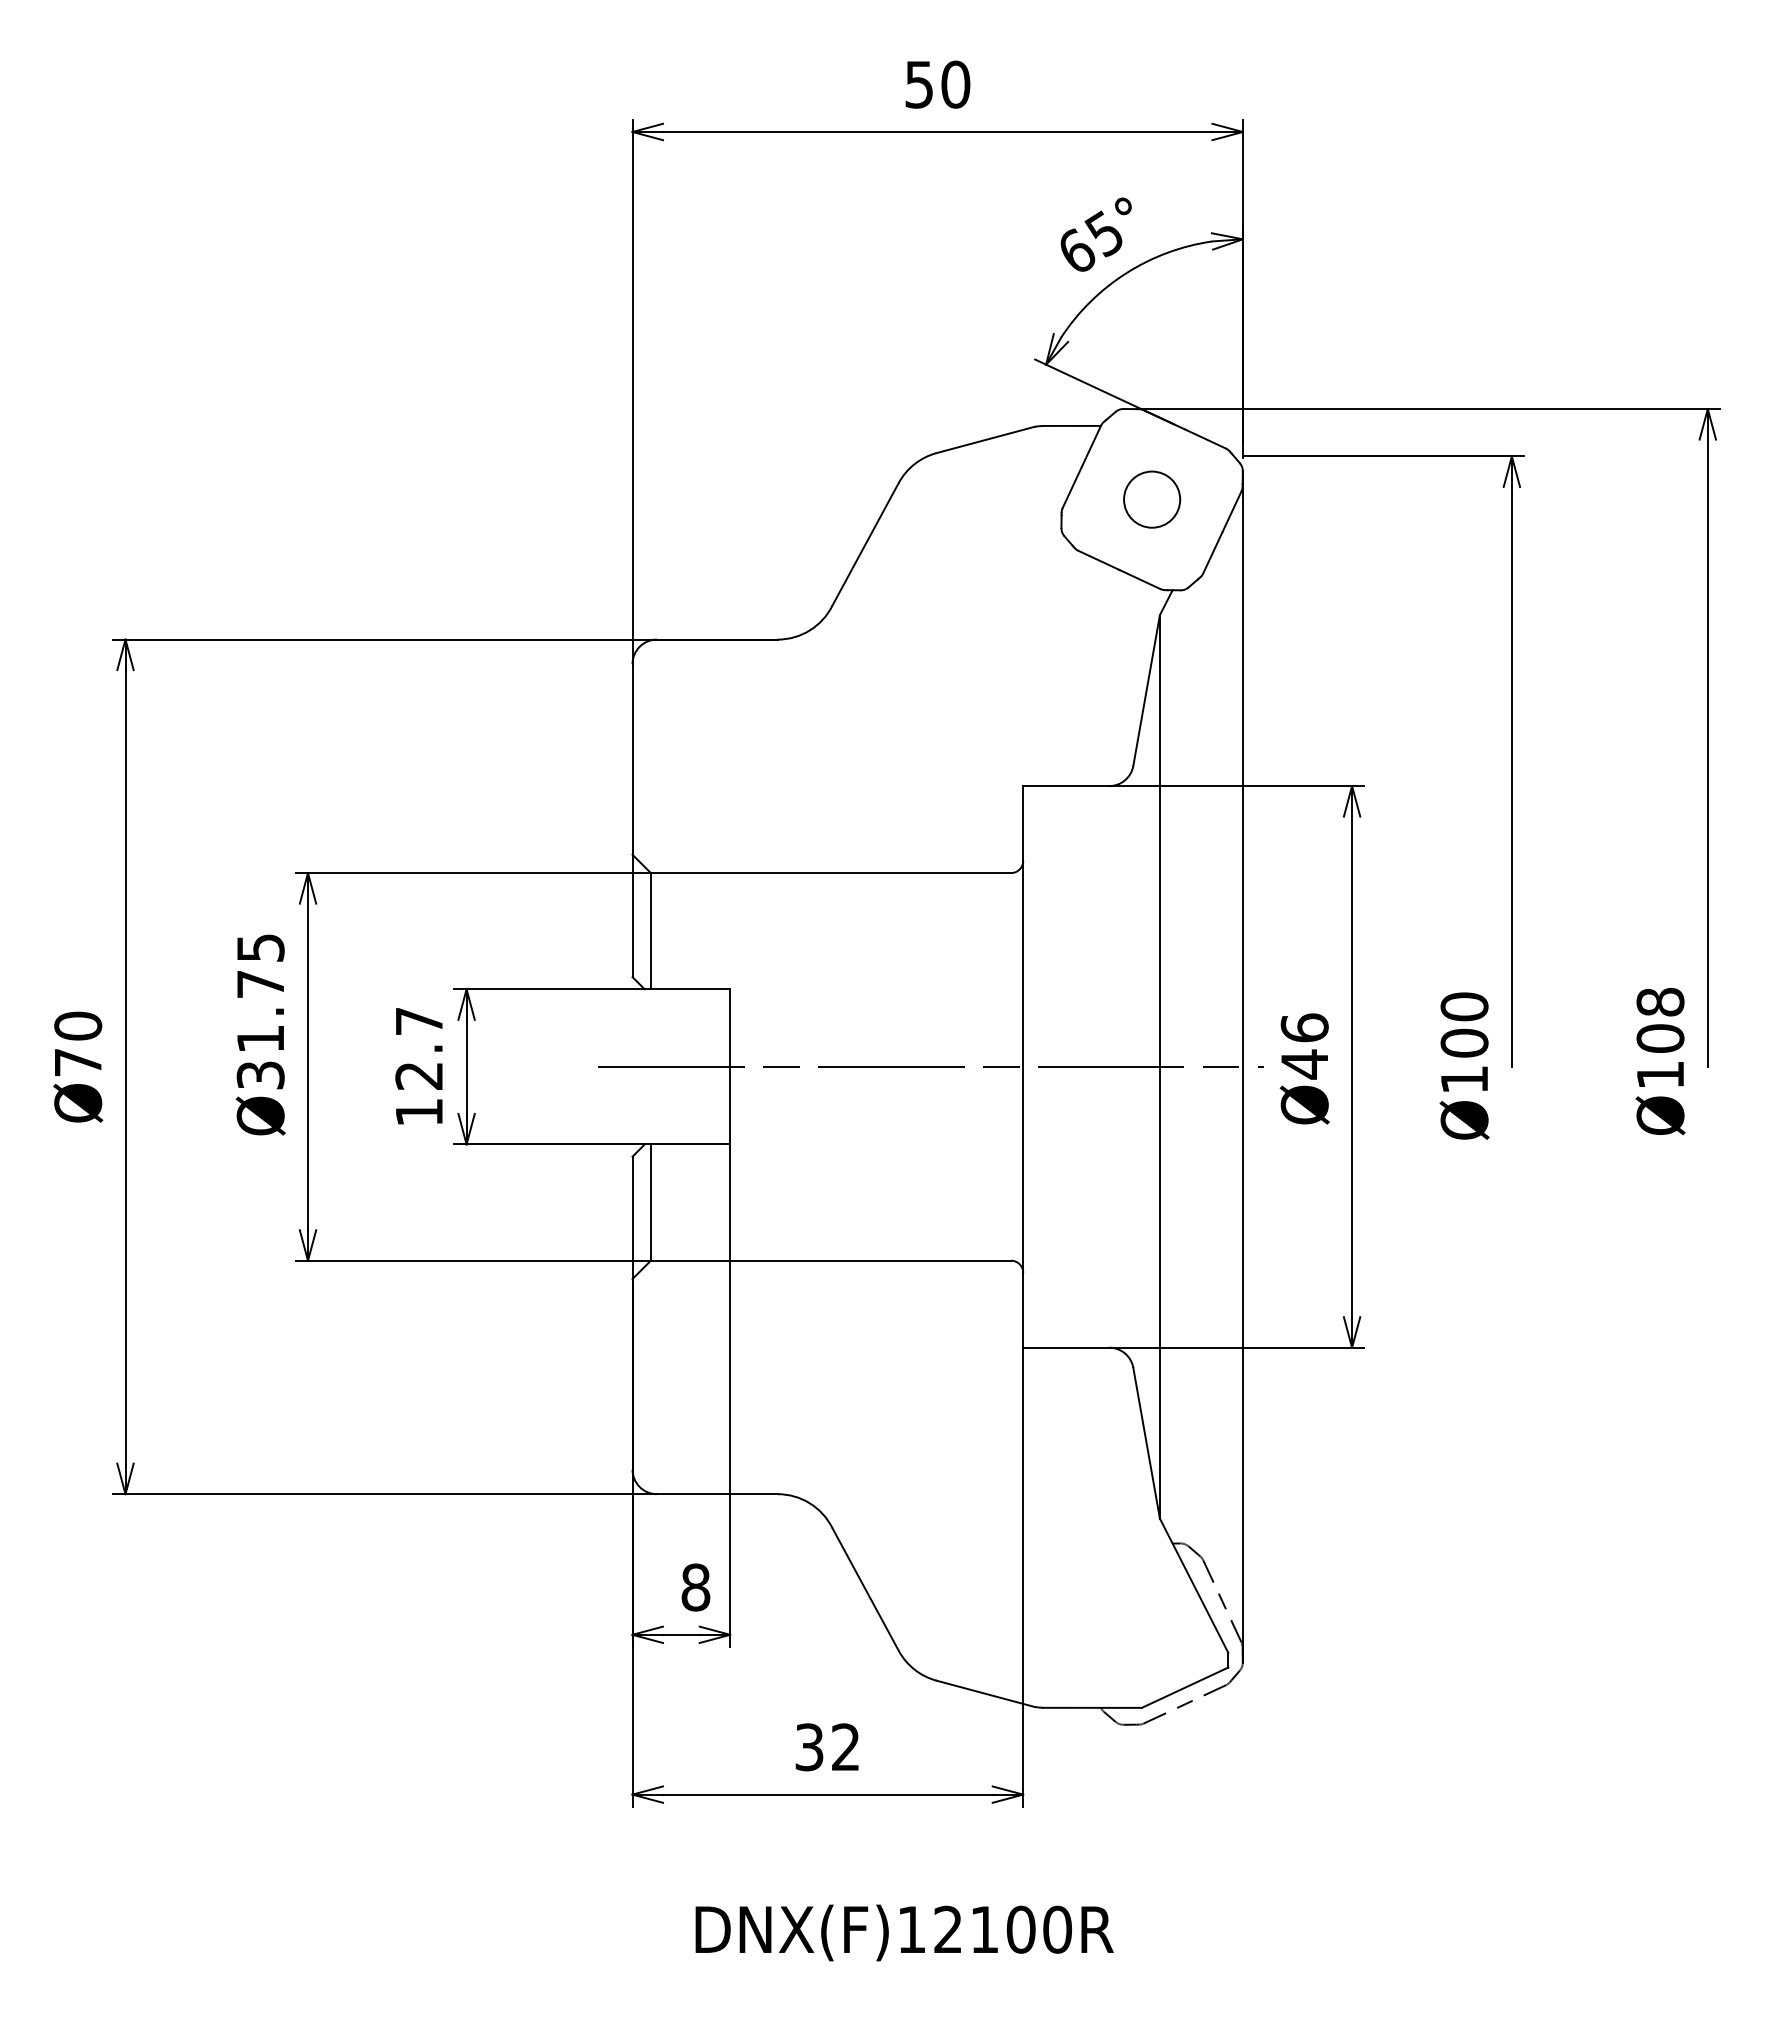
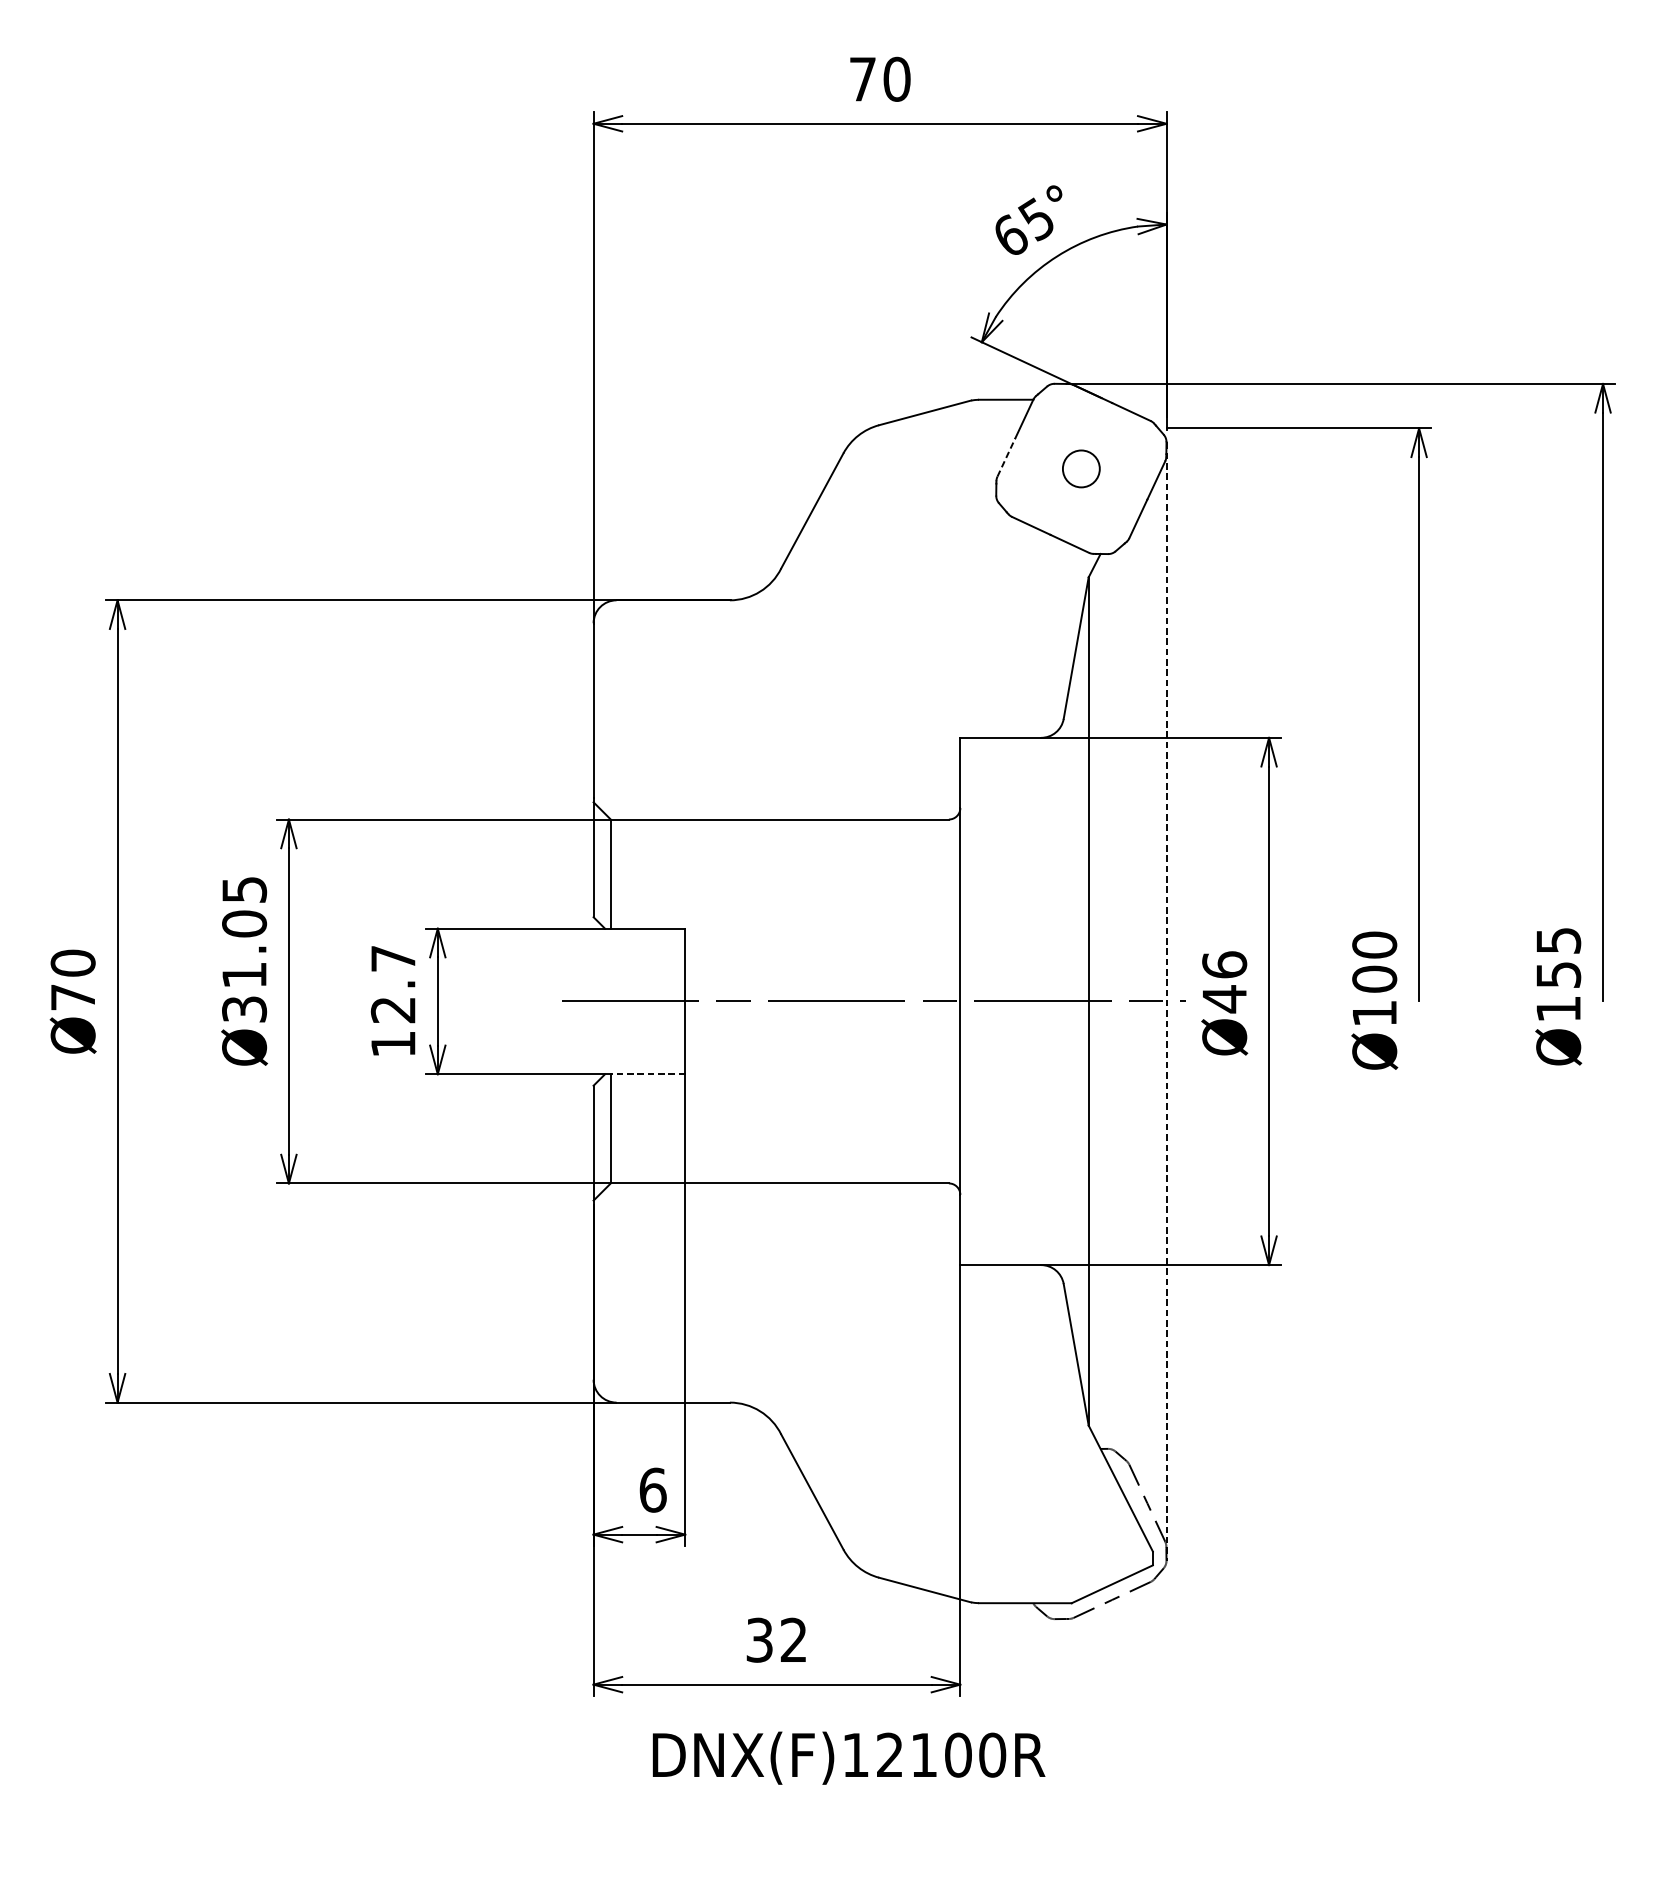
text: (918, 84) -> (862, 79), 50 -> 70
line: (1072, 487) -> (1006, 457), solid -> dashed
circle: (1152, 499) -> (1081, 468), size x0.7
text: (260, 984) -> (244, 924), Ø31.75 -> Ø31.05
text: (1660, 1020) -> (1558, 957), Ø108 -> Ø155
line: (1242, 1066) -> (1166, 1001), solid -> dashed
line: (687, 1144) -> (645, 1074), solid -> dashed
text: (695, 1587) -> (652, 1490), 8 -> 6
text: (904, 1932) -> (848, 1757), moved

